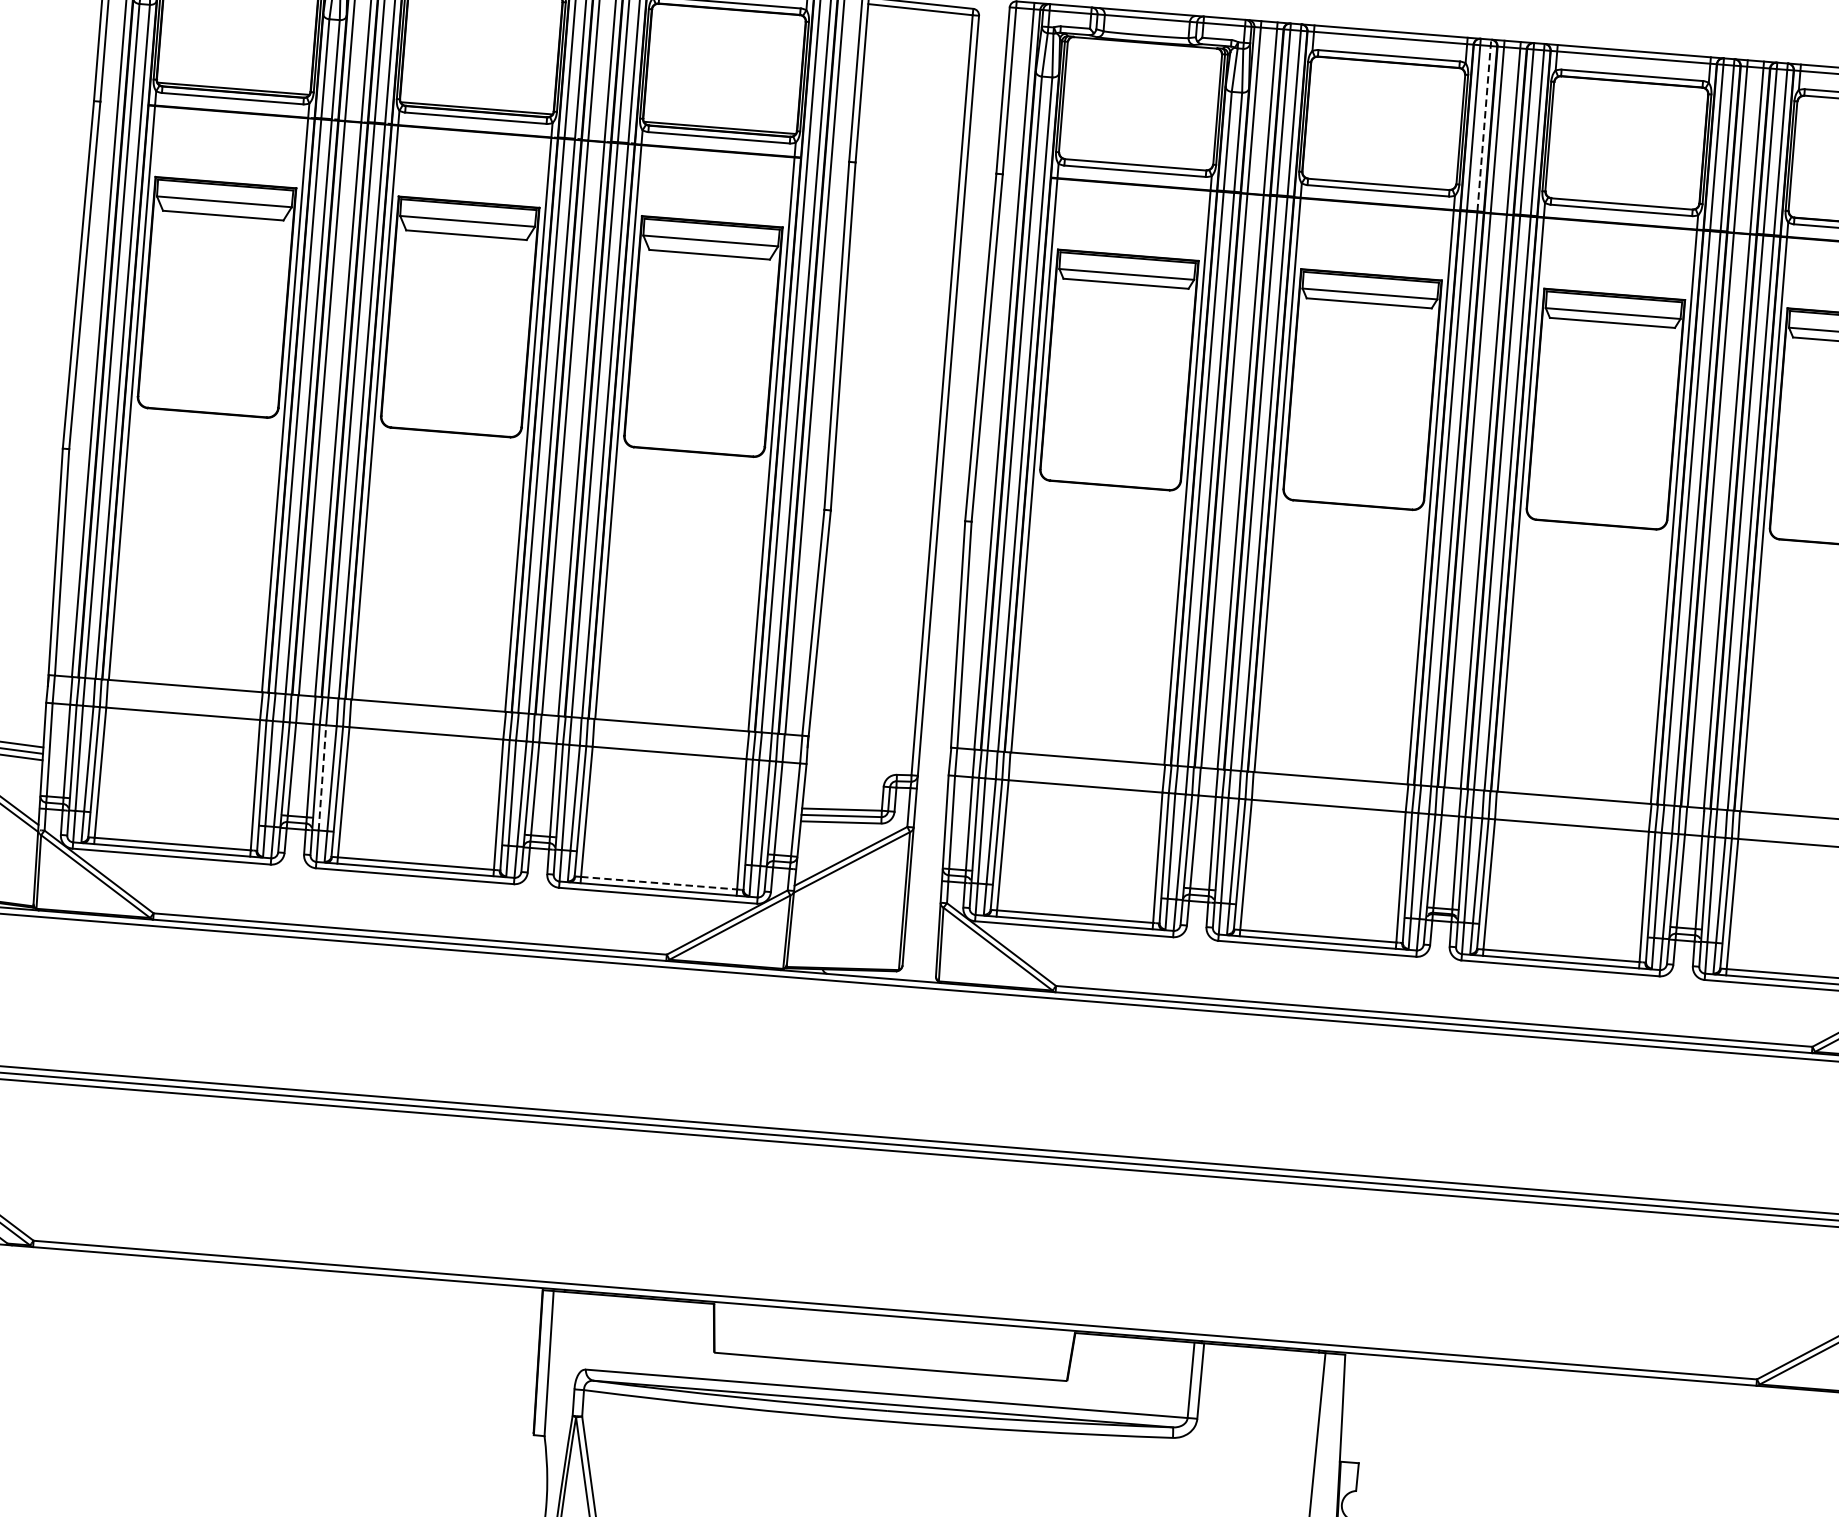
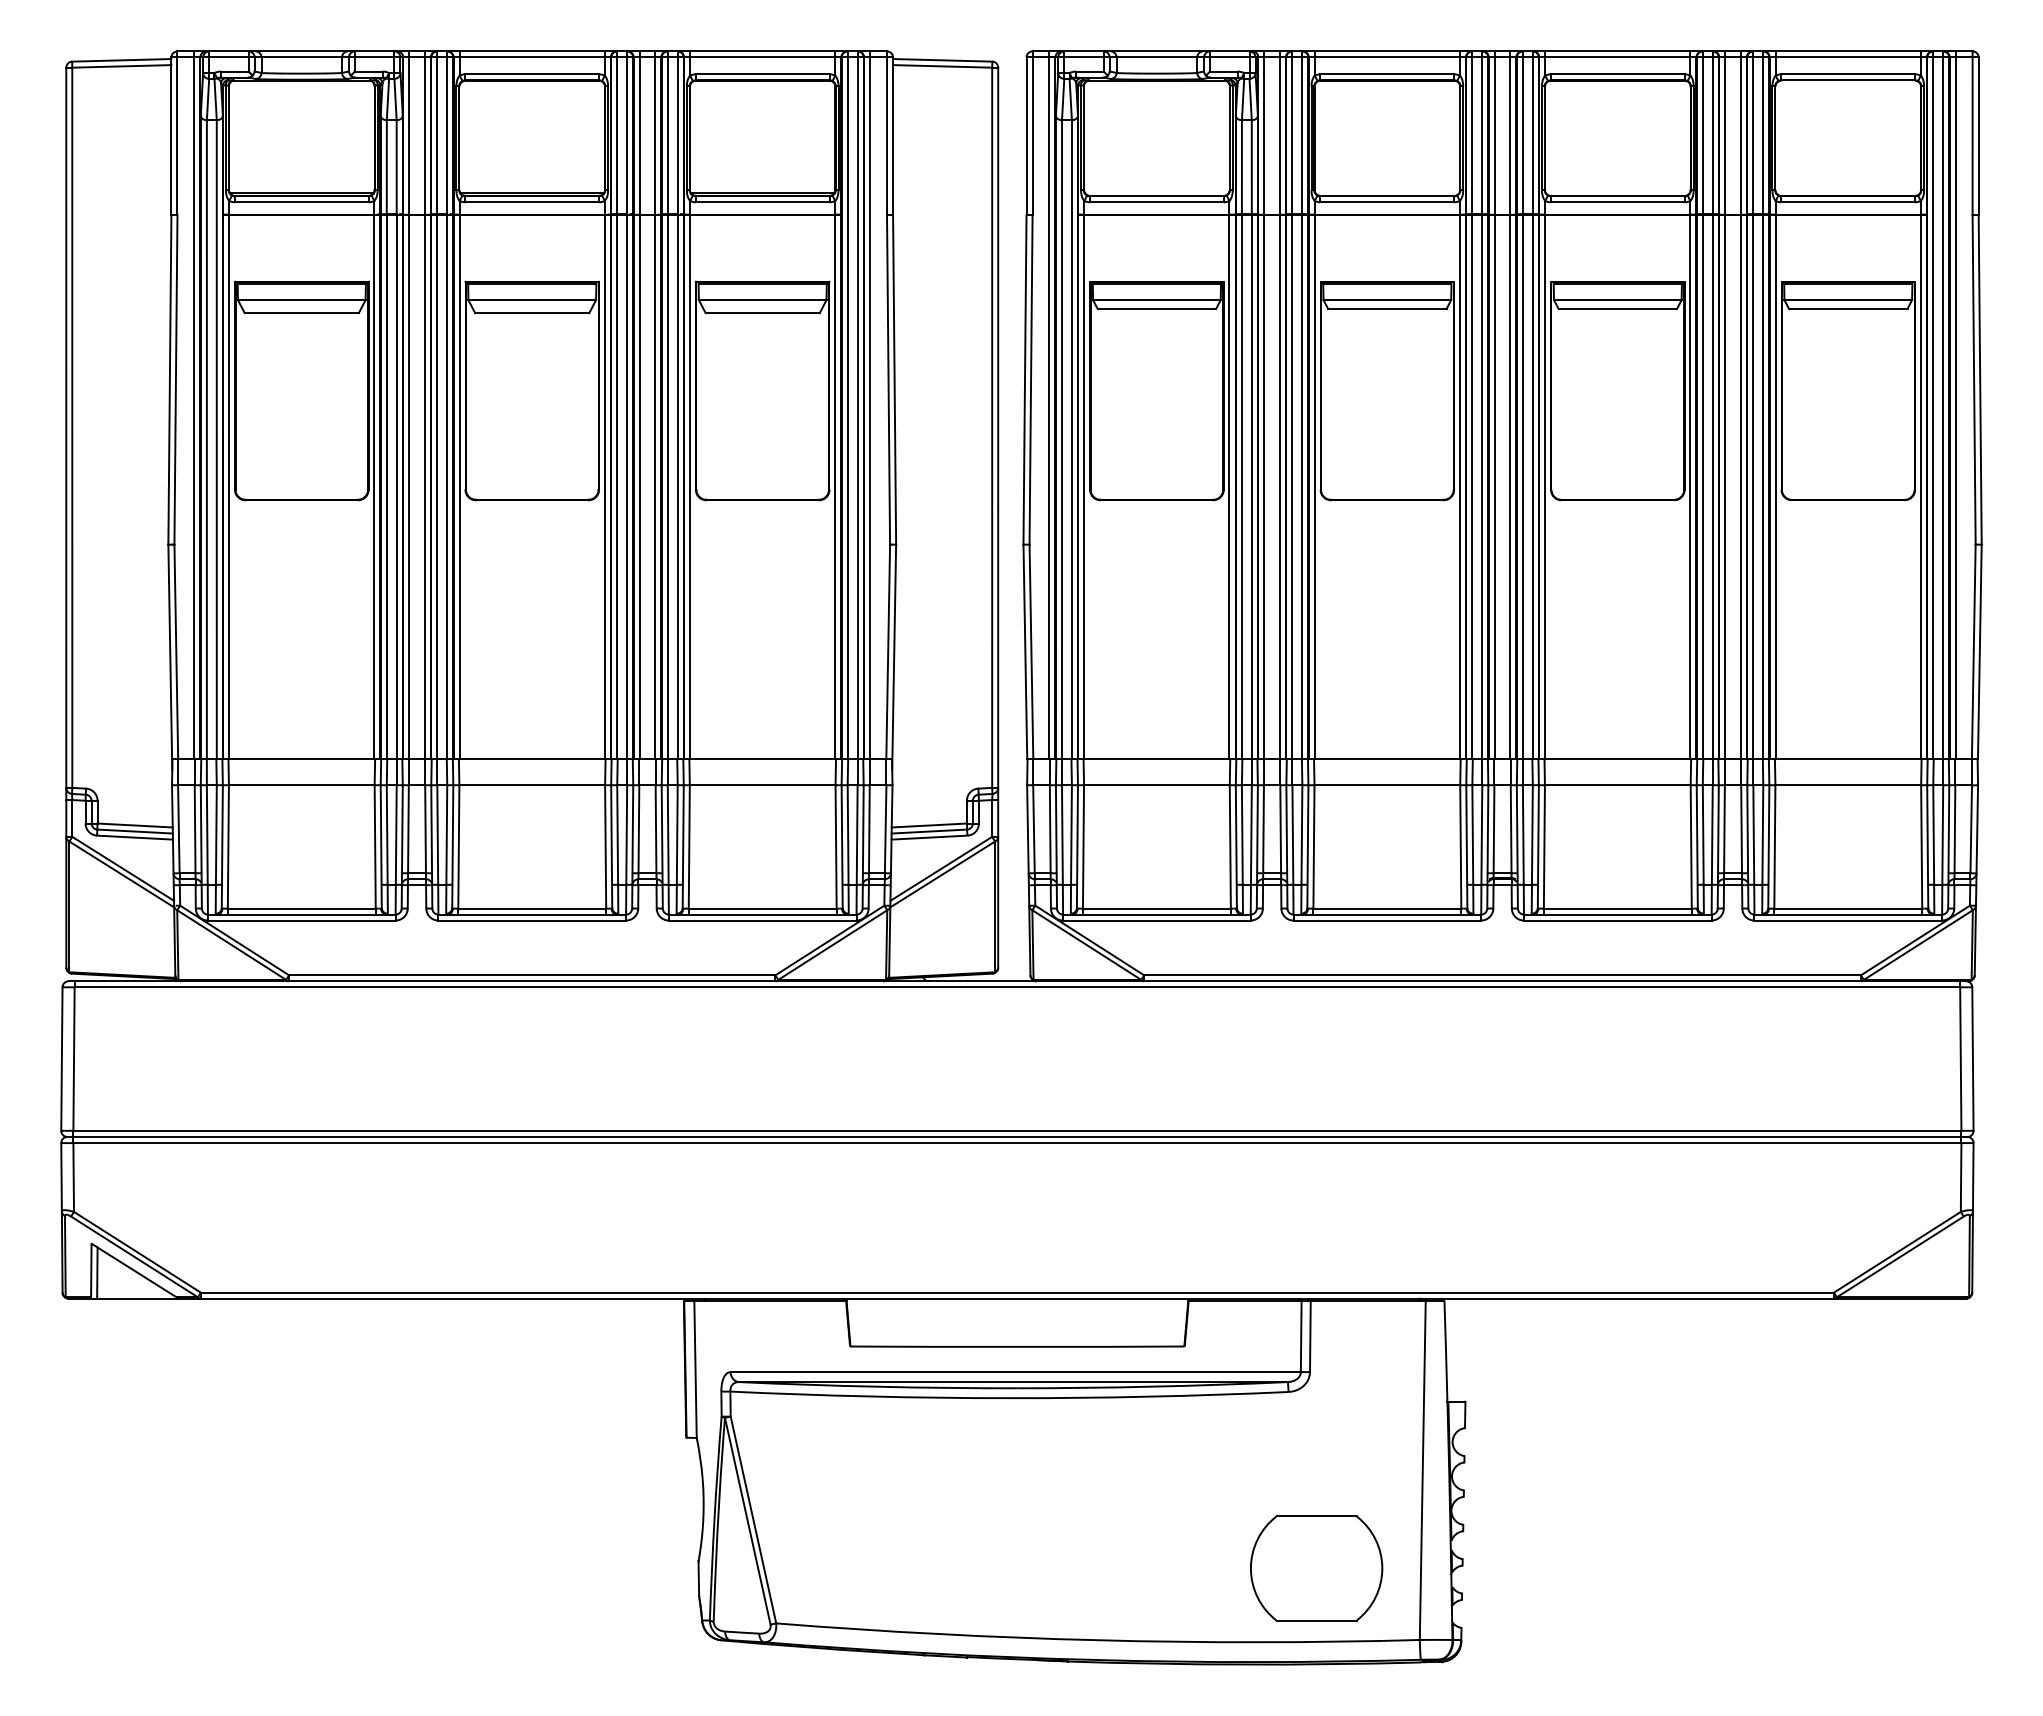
line: (1484, 125) -> (1482, 132), dashed -> solid
line: (322, 778) -> (437, 835), dashed -> solid
line: (658, 883) -> (762, 908), dashed -> solid

